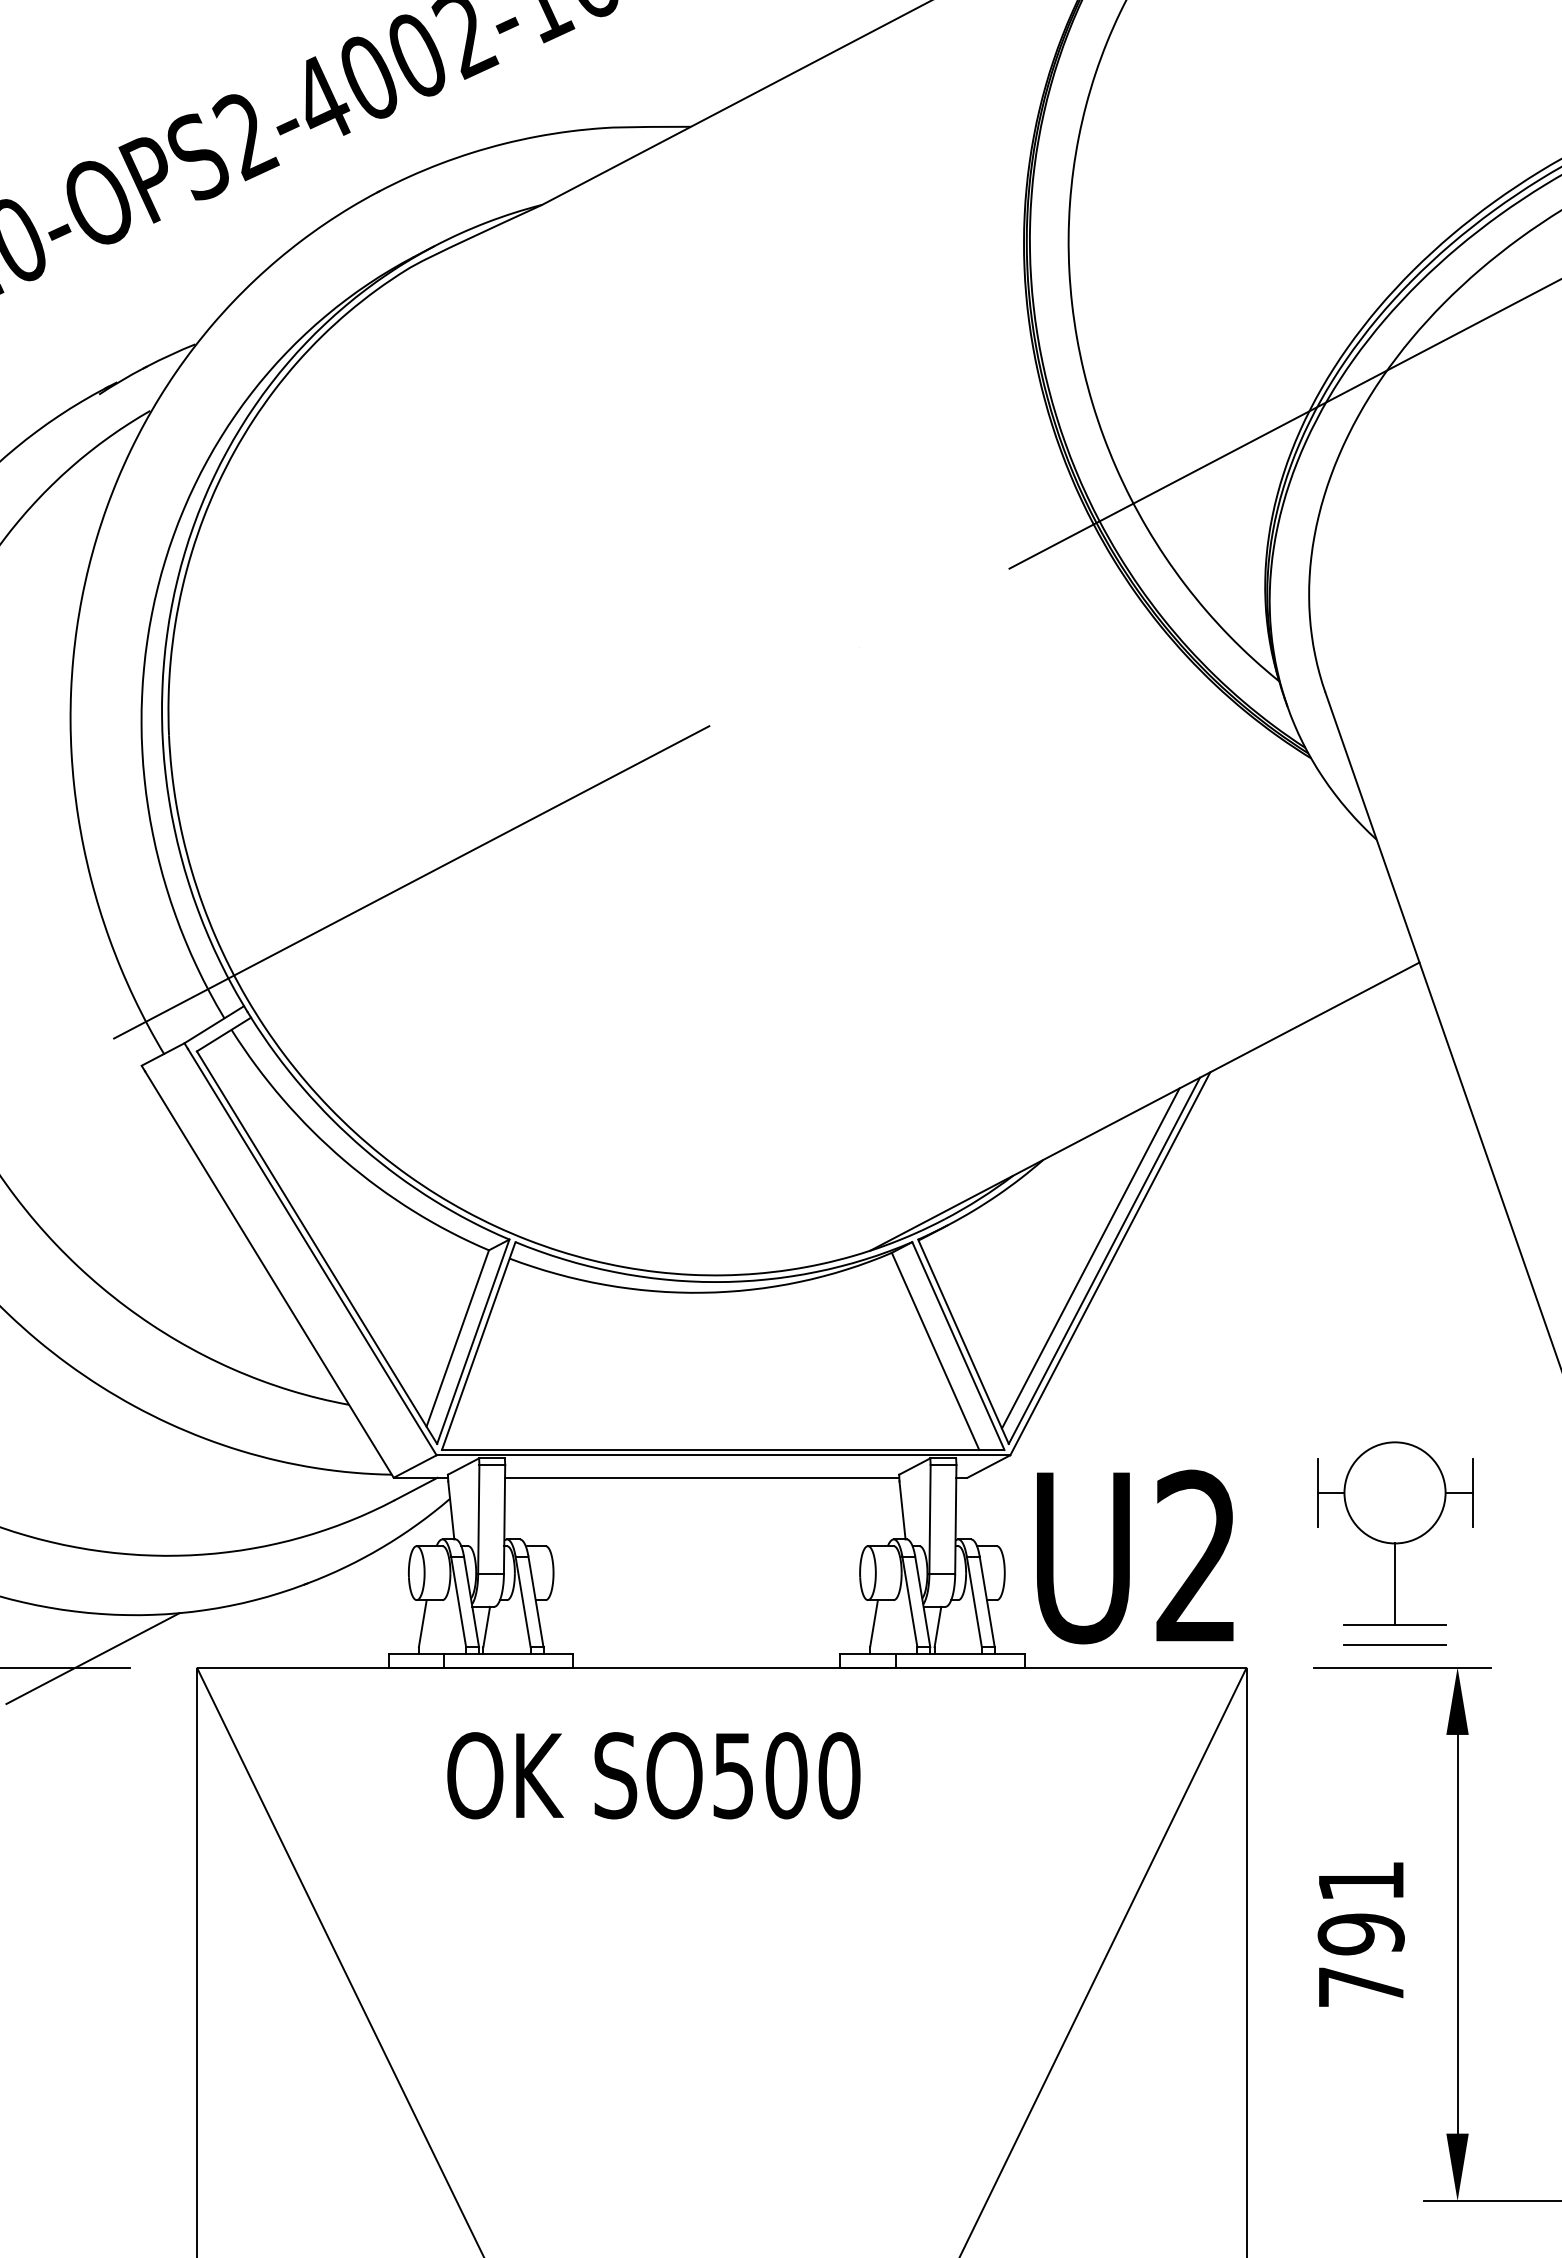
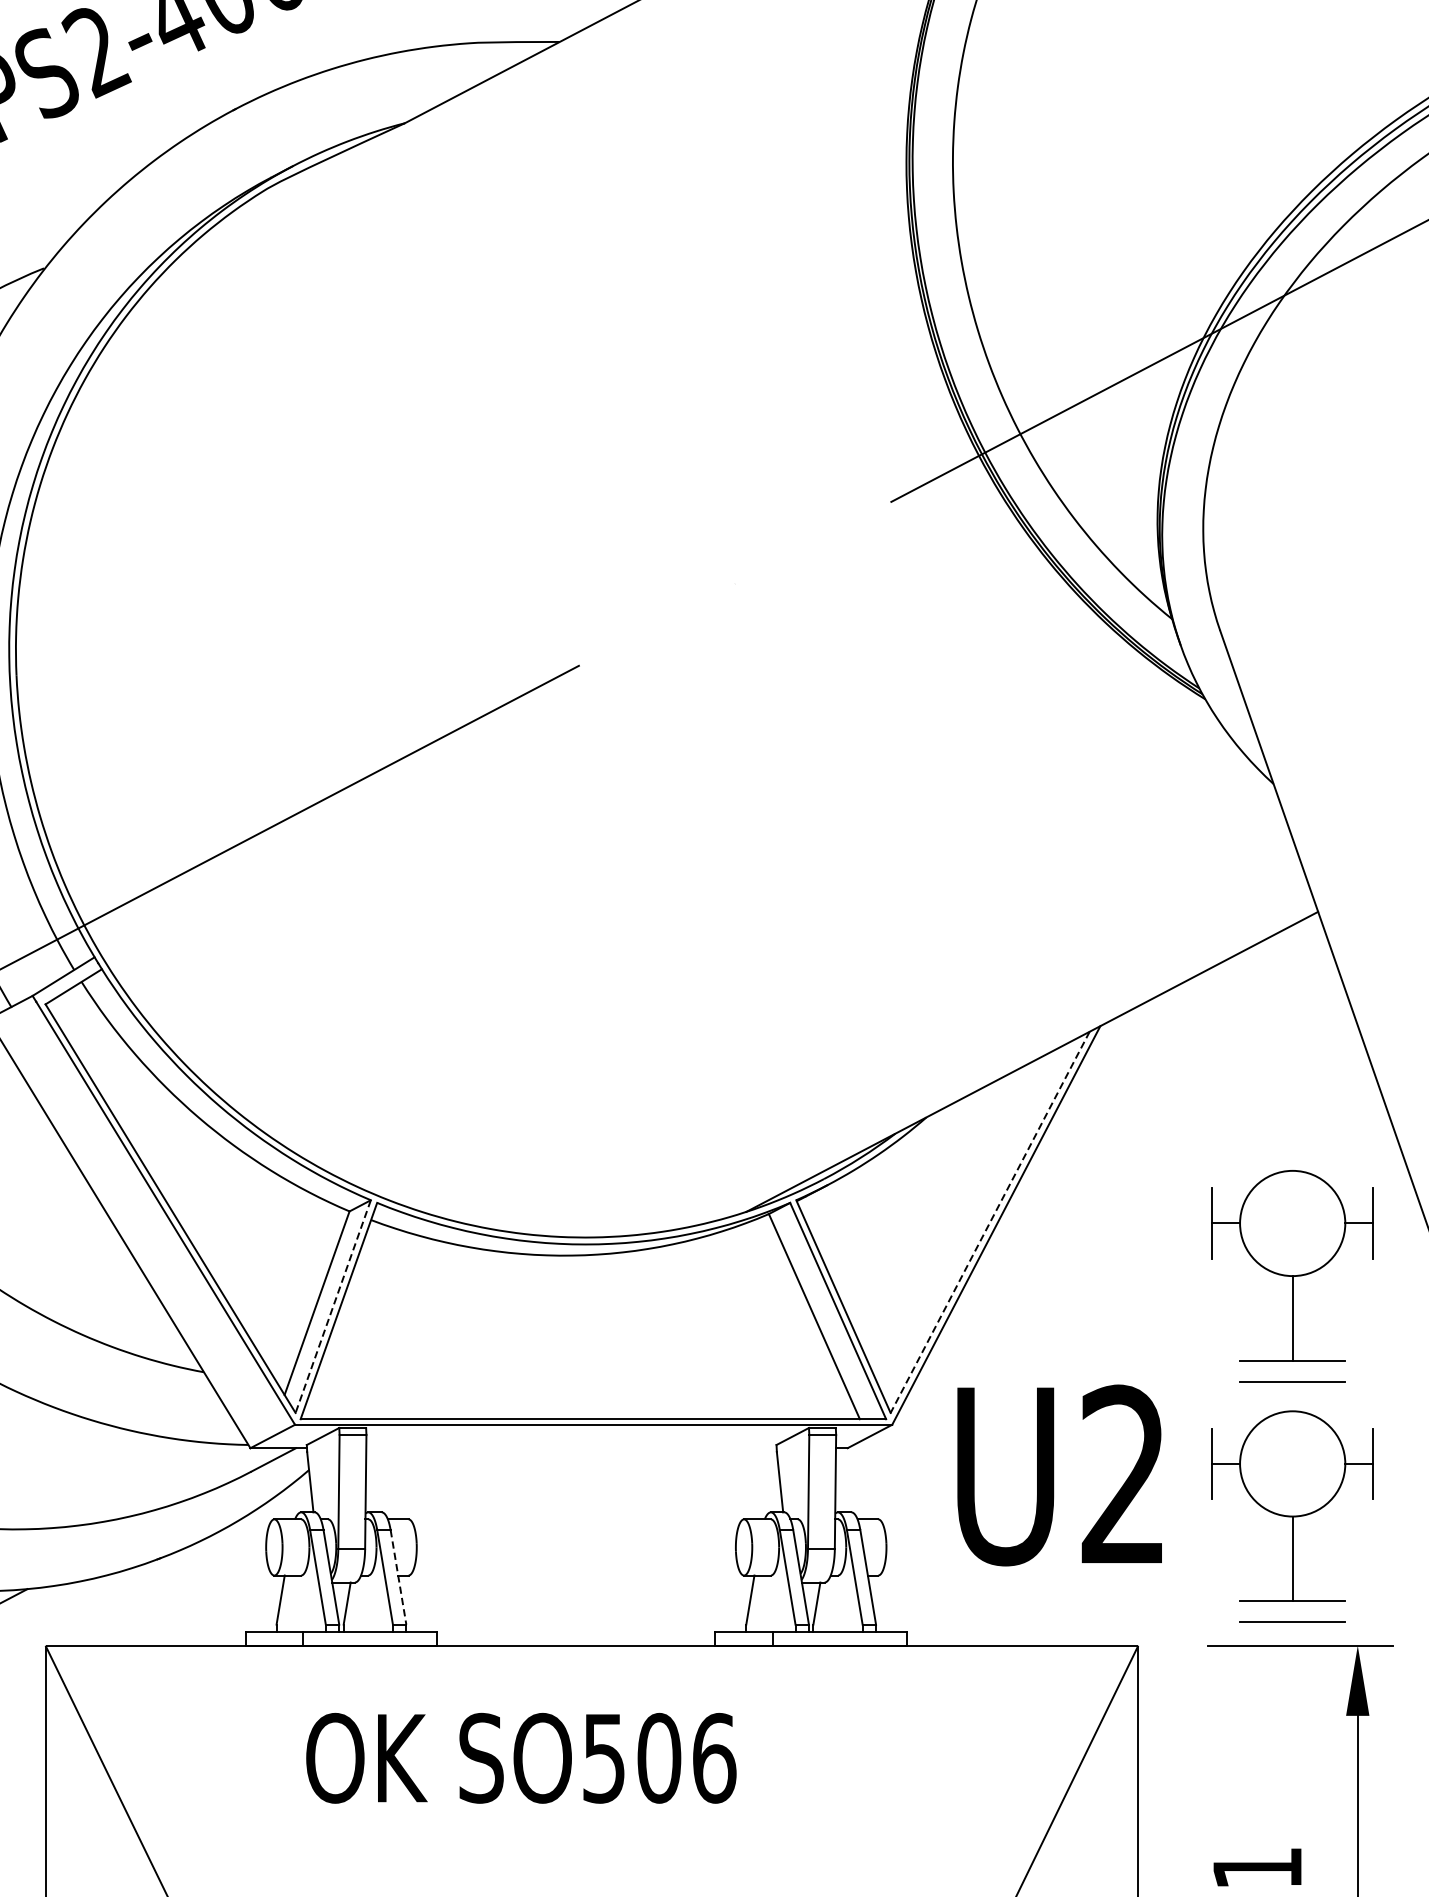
line: (1090, 1258) -> (975, 1219), removed
line: (1104, 1260) -> (990, 1222), solid -> dashed
part: (1395, 1312) -> (1293, 1276), added
line: (473, 1342) -> (333, 1307), solid -> dashed
line: (702, 1477) -> (571, 1447), removed
text: (1135, 1556) -> (1060, 1474), moved
line: (536, 1602) -> (399, 1578), solid -> dashed
text: (839, 1775) -> (714, 1758), SO500 -> SO506

